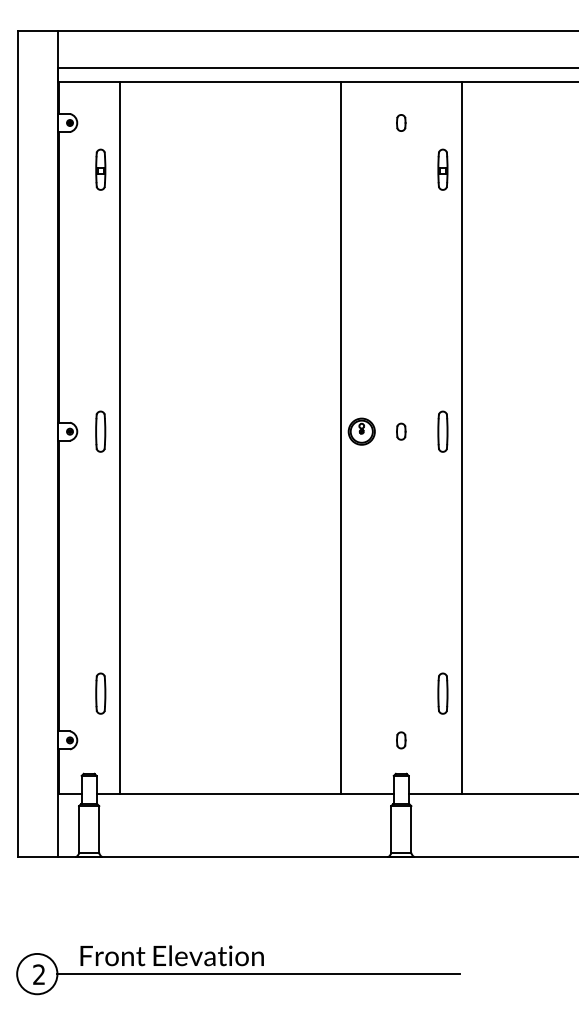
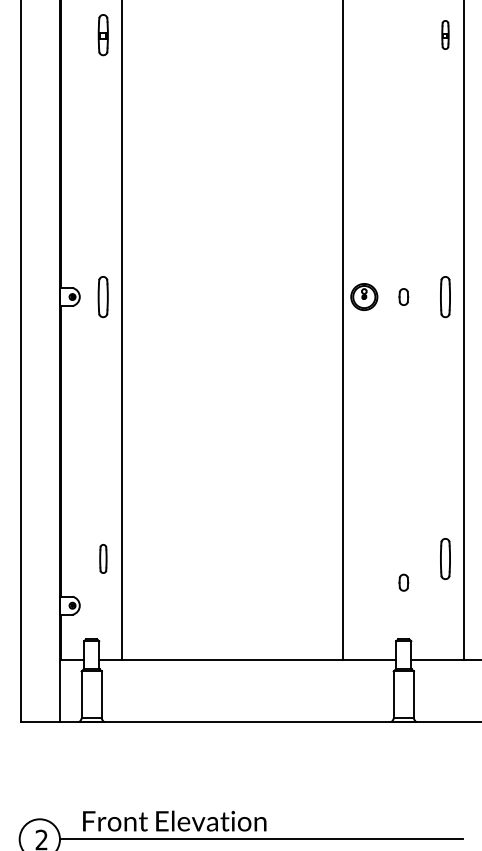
part: (442, 169) -> (445, 34), size x0.7
part: (100, 693) -> (103, 558), size x0.7
part: (401, 740) -> (404, 582), moved

